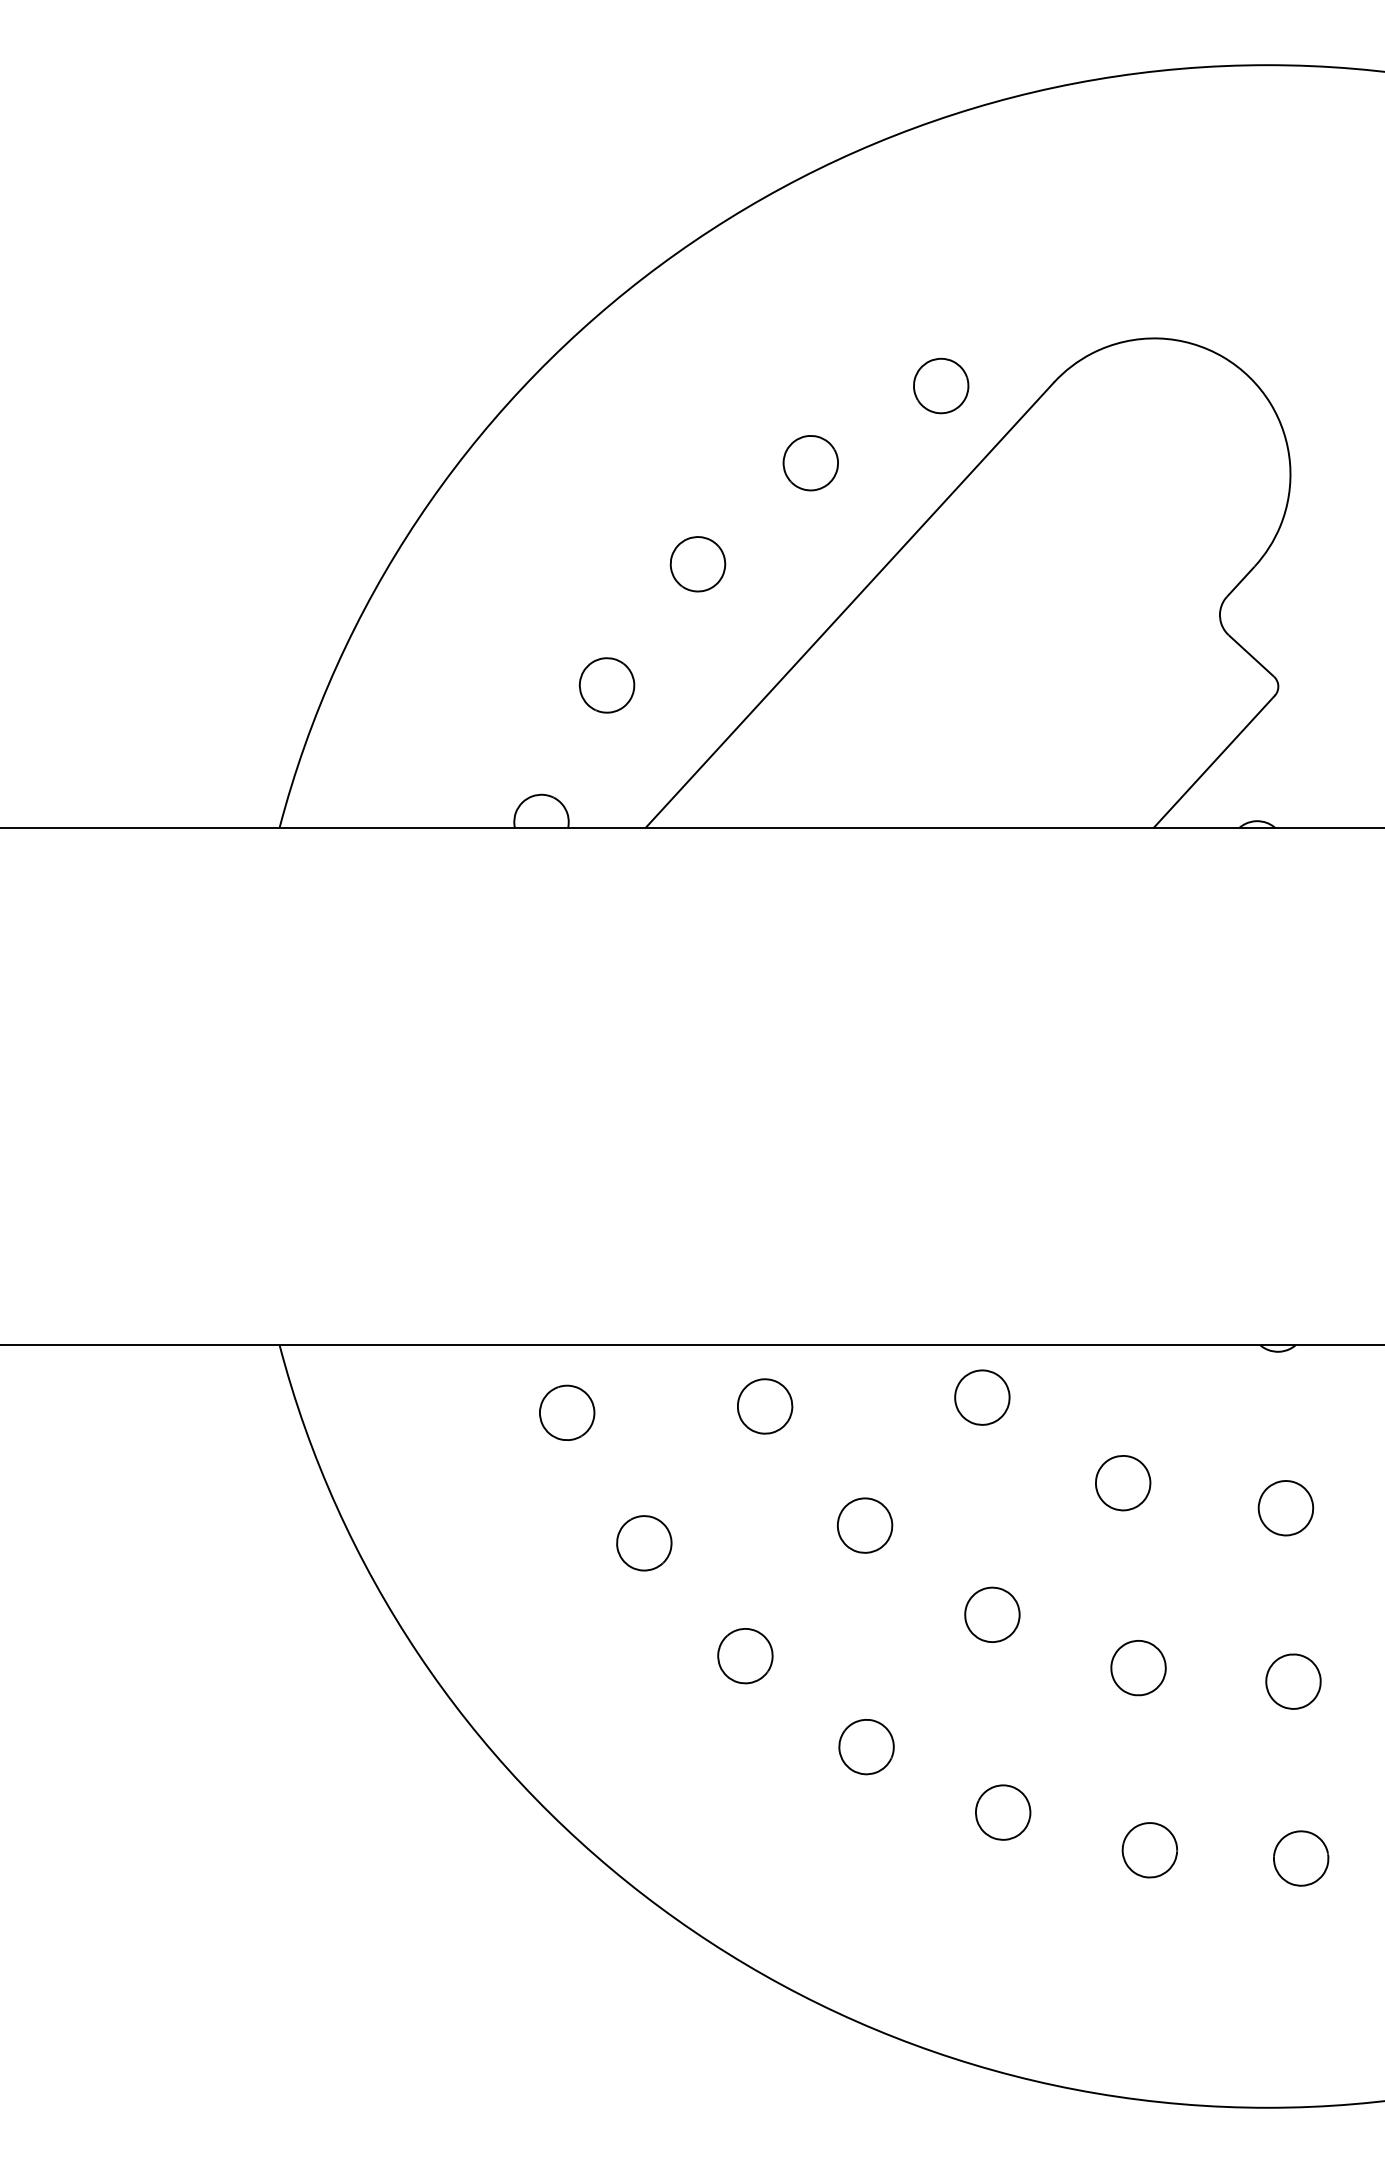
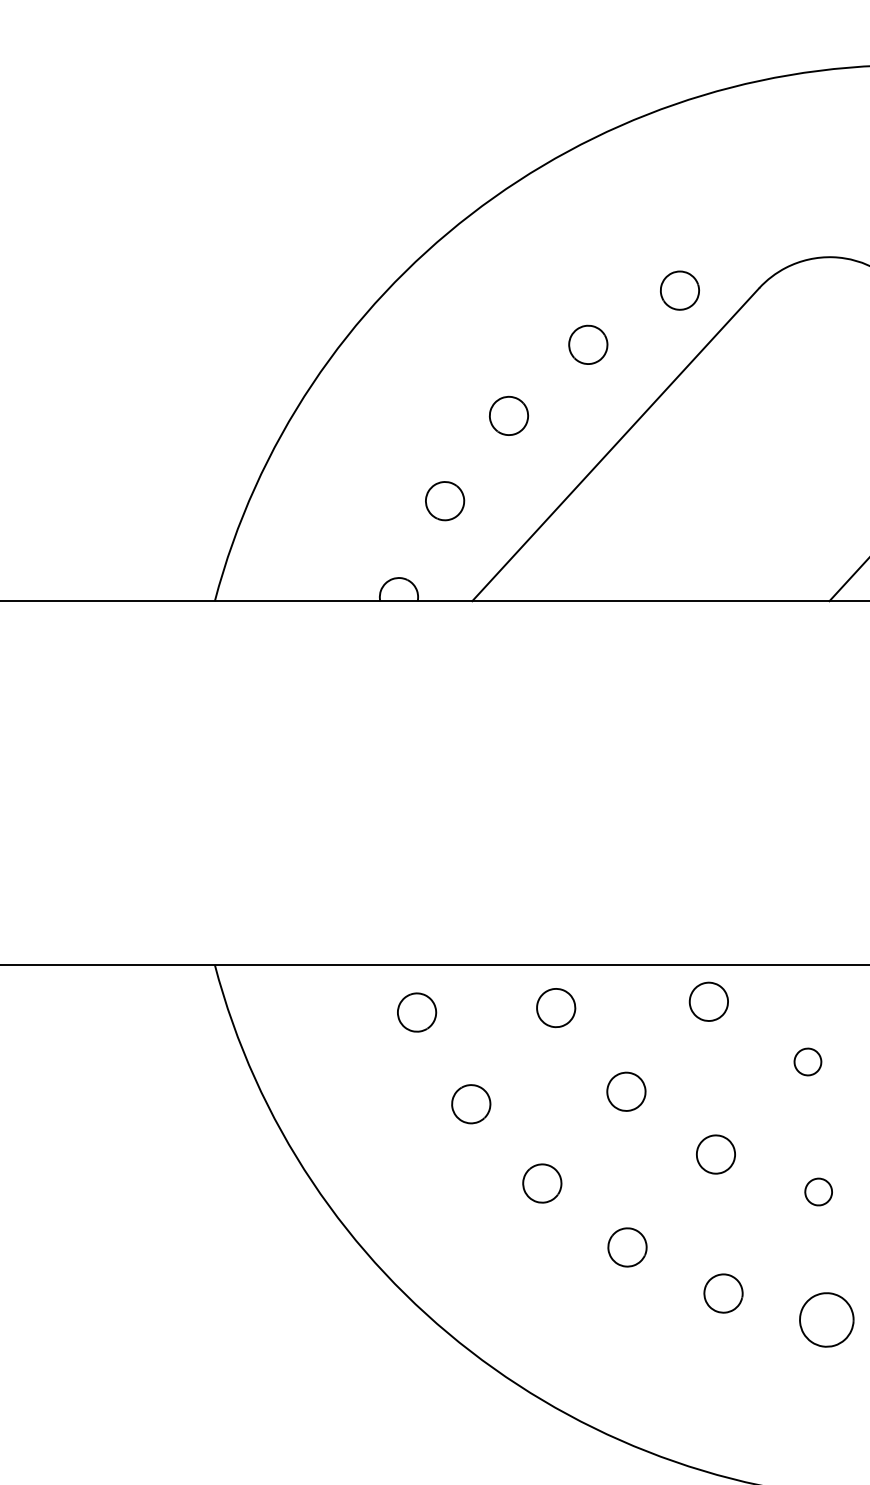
part: (1123, 1483) -> (808, 1062), size x0.7
part: (1138, 1668) -> (818, 1192), size x0.7
part: (1149, 1850) -> (826, 1320), size x1.4

